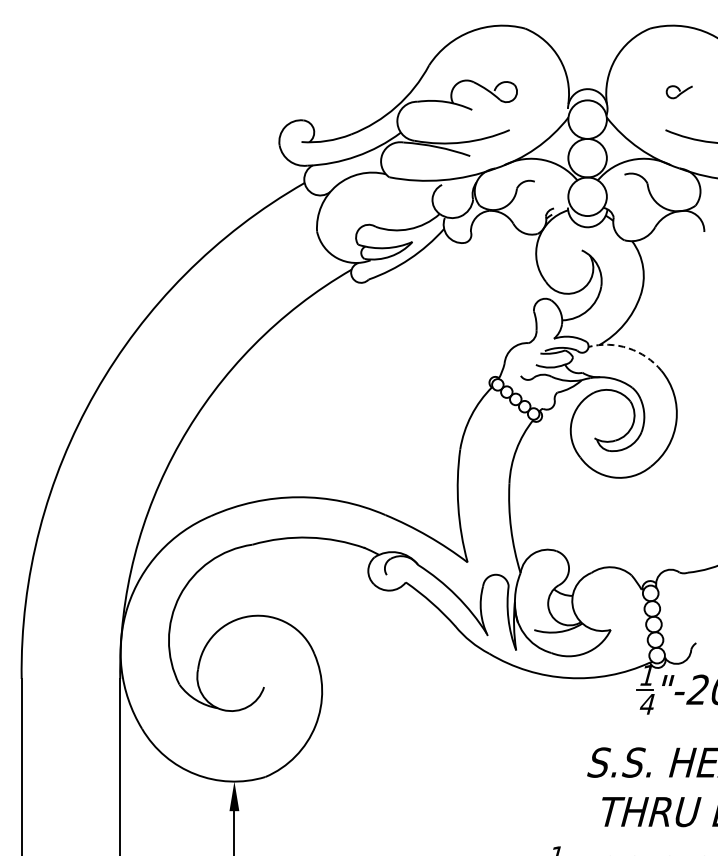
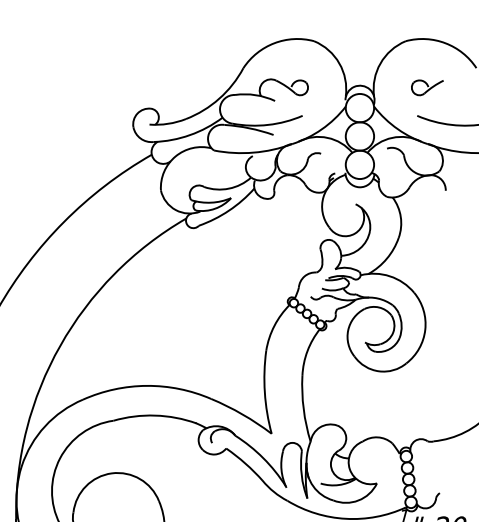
part: (679, 92) -> (427, 88), size x1.67
arc: (628, 348) -> (390, 276), dashed -> solid

